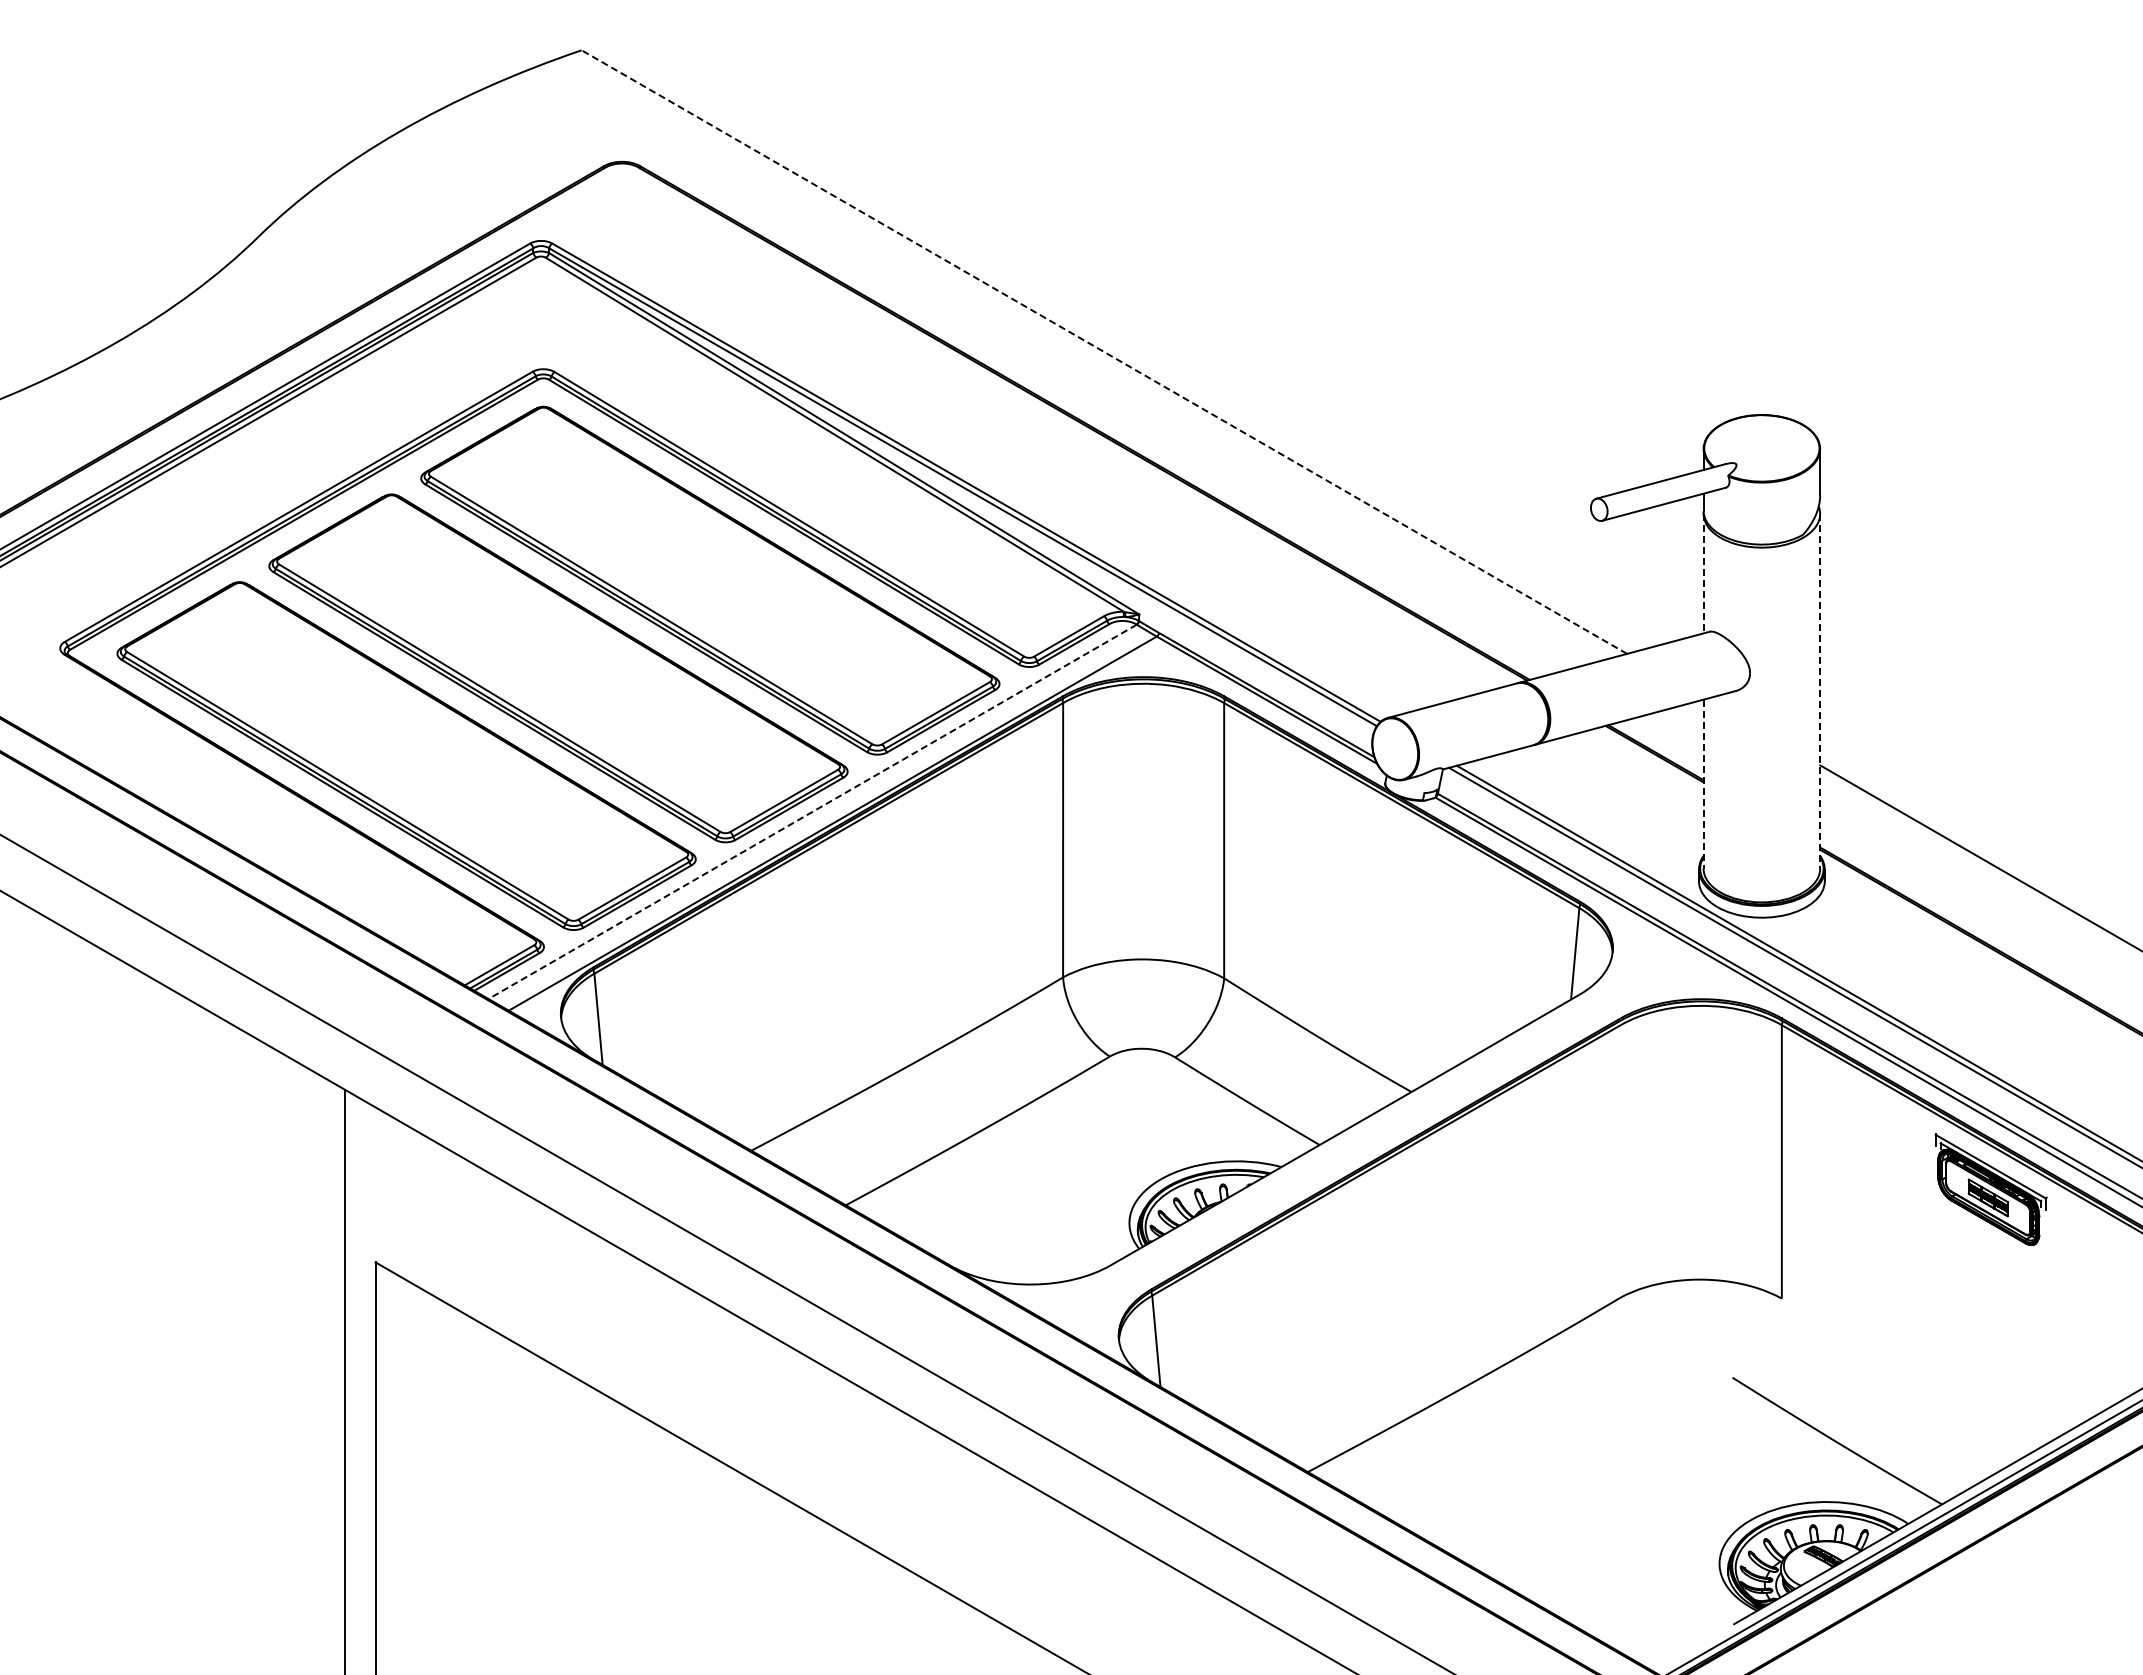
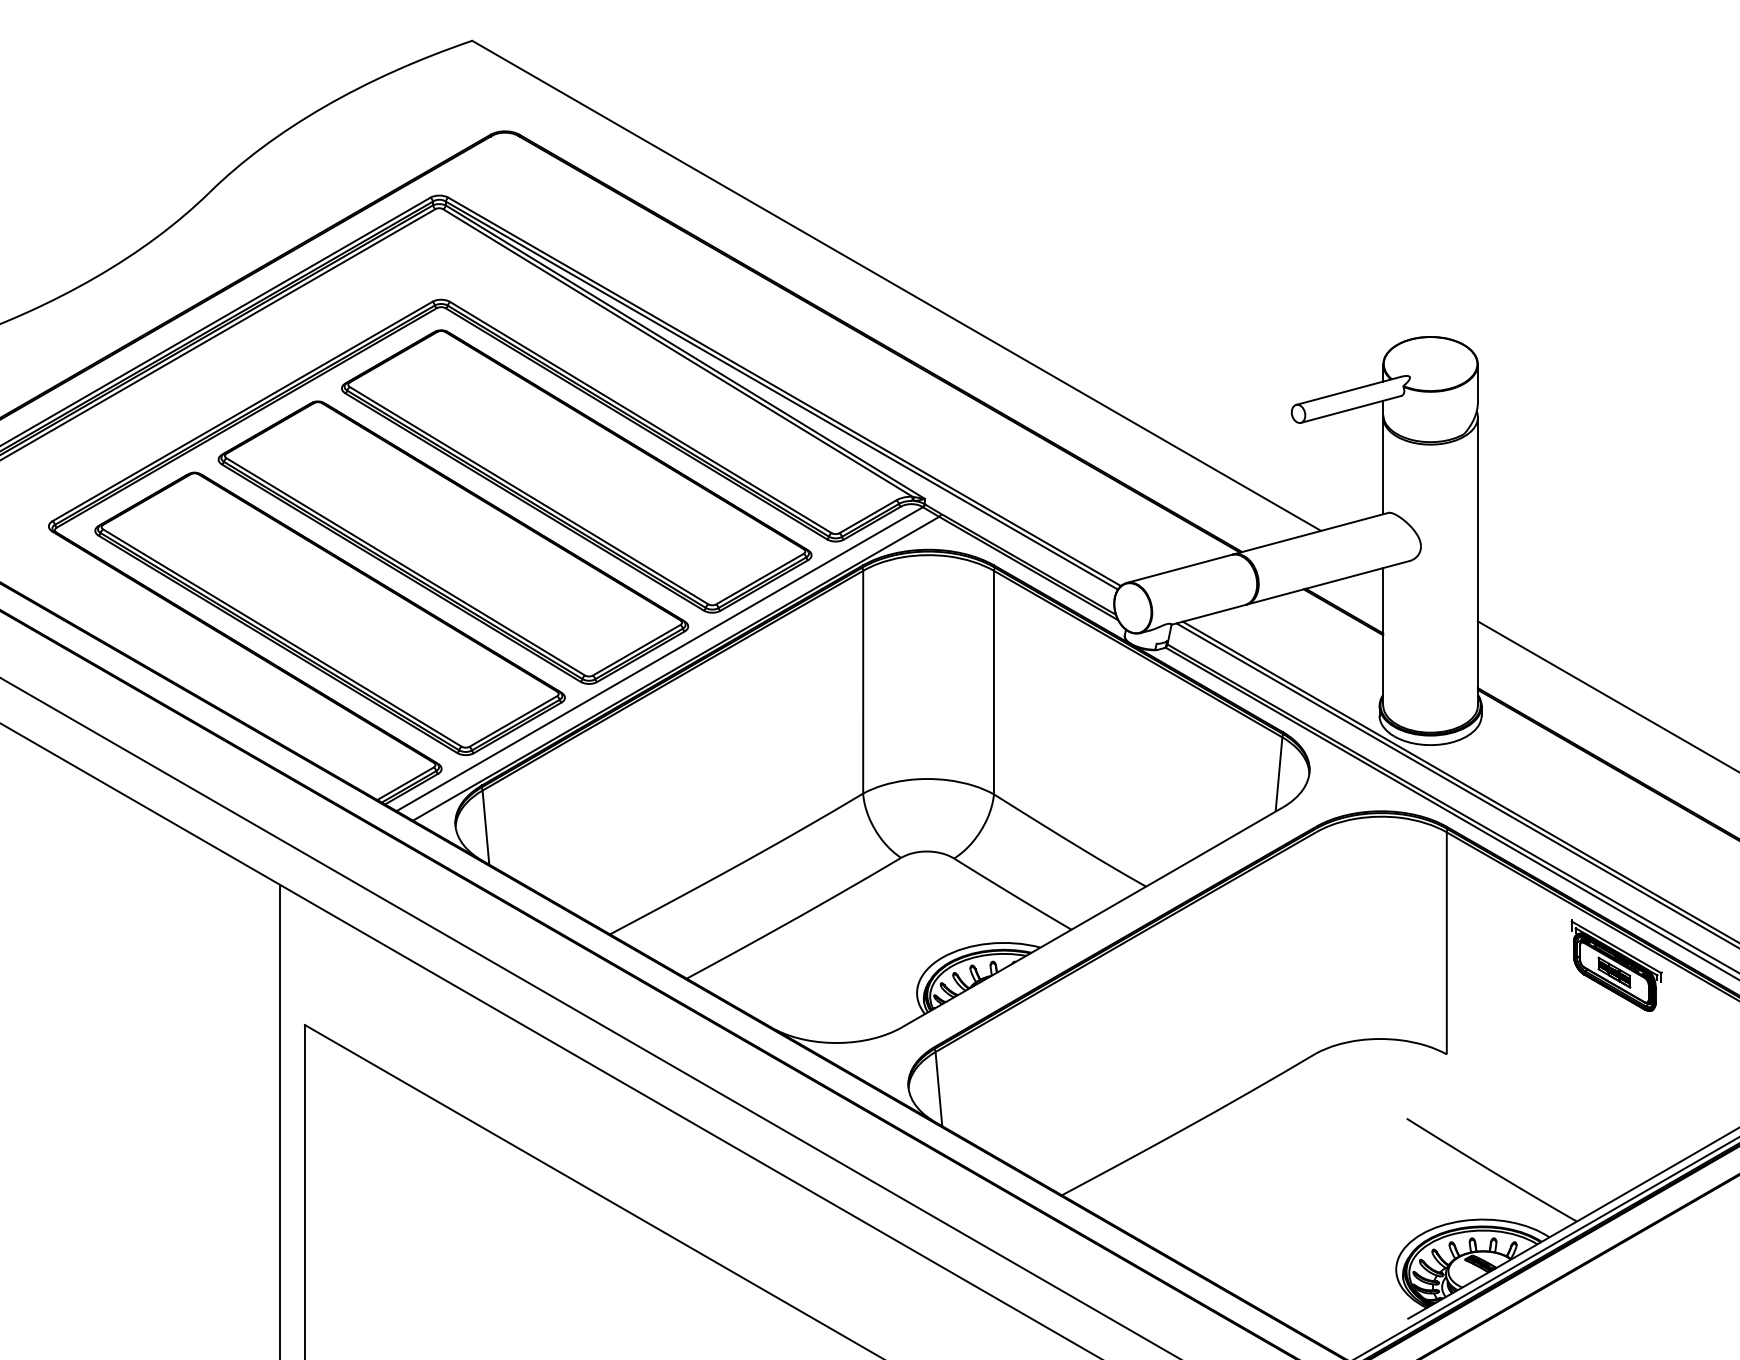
line: (1104, 352) -> (896, 286), dashed -> solid
line: (1703, 573) -> (1383, 465), dashed -> solid
line: (1820, 691) -> (1478, 561), dashed -> solid
line: (1703, 784) -> (1383, 636), dashed -> solid
line: (812, 812) -> (659, 659), dashed -> solid

